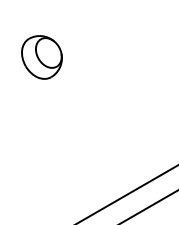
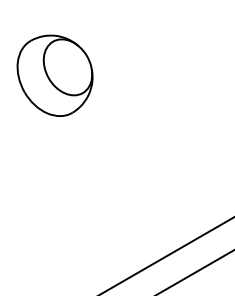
part: (41, 57) -> (54, 75), size x1.43

